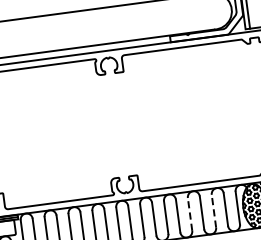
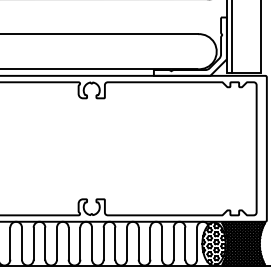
line: (213, 211) -> (173, 243), dashed -> solid
line: (190, 214) -> (150, 243), dashed -> solid

